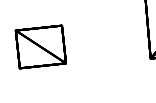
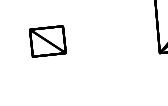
part: (40, 47) -> (47, 41), size x0.7

